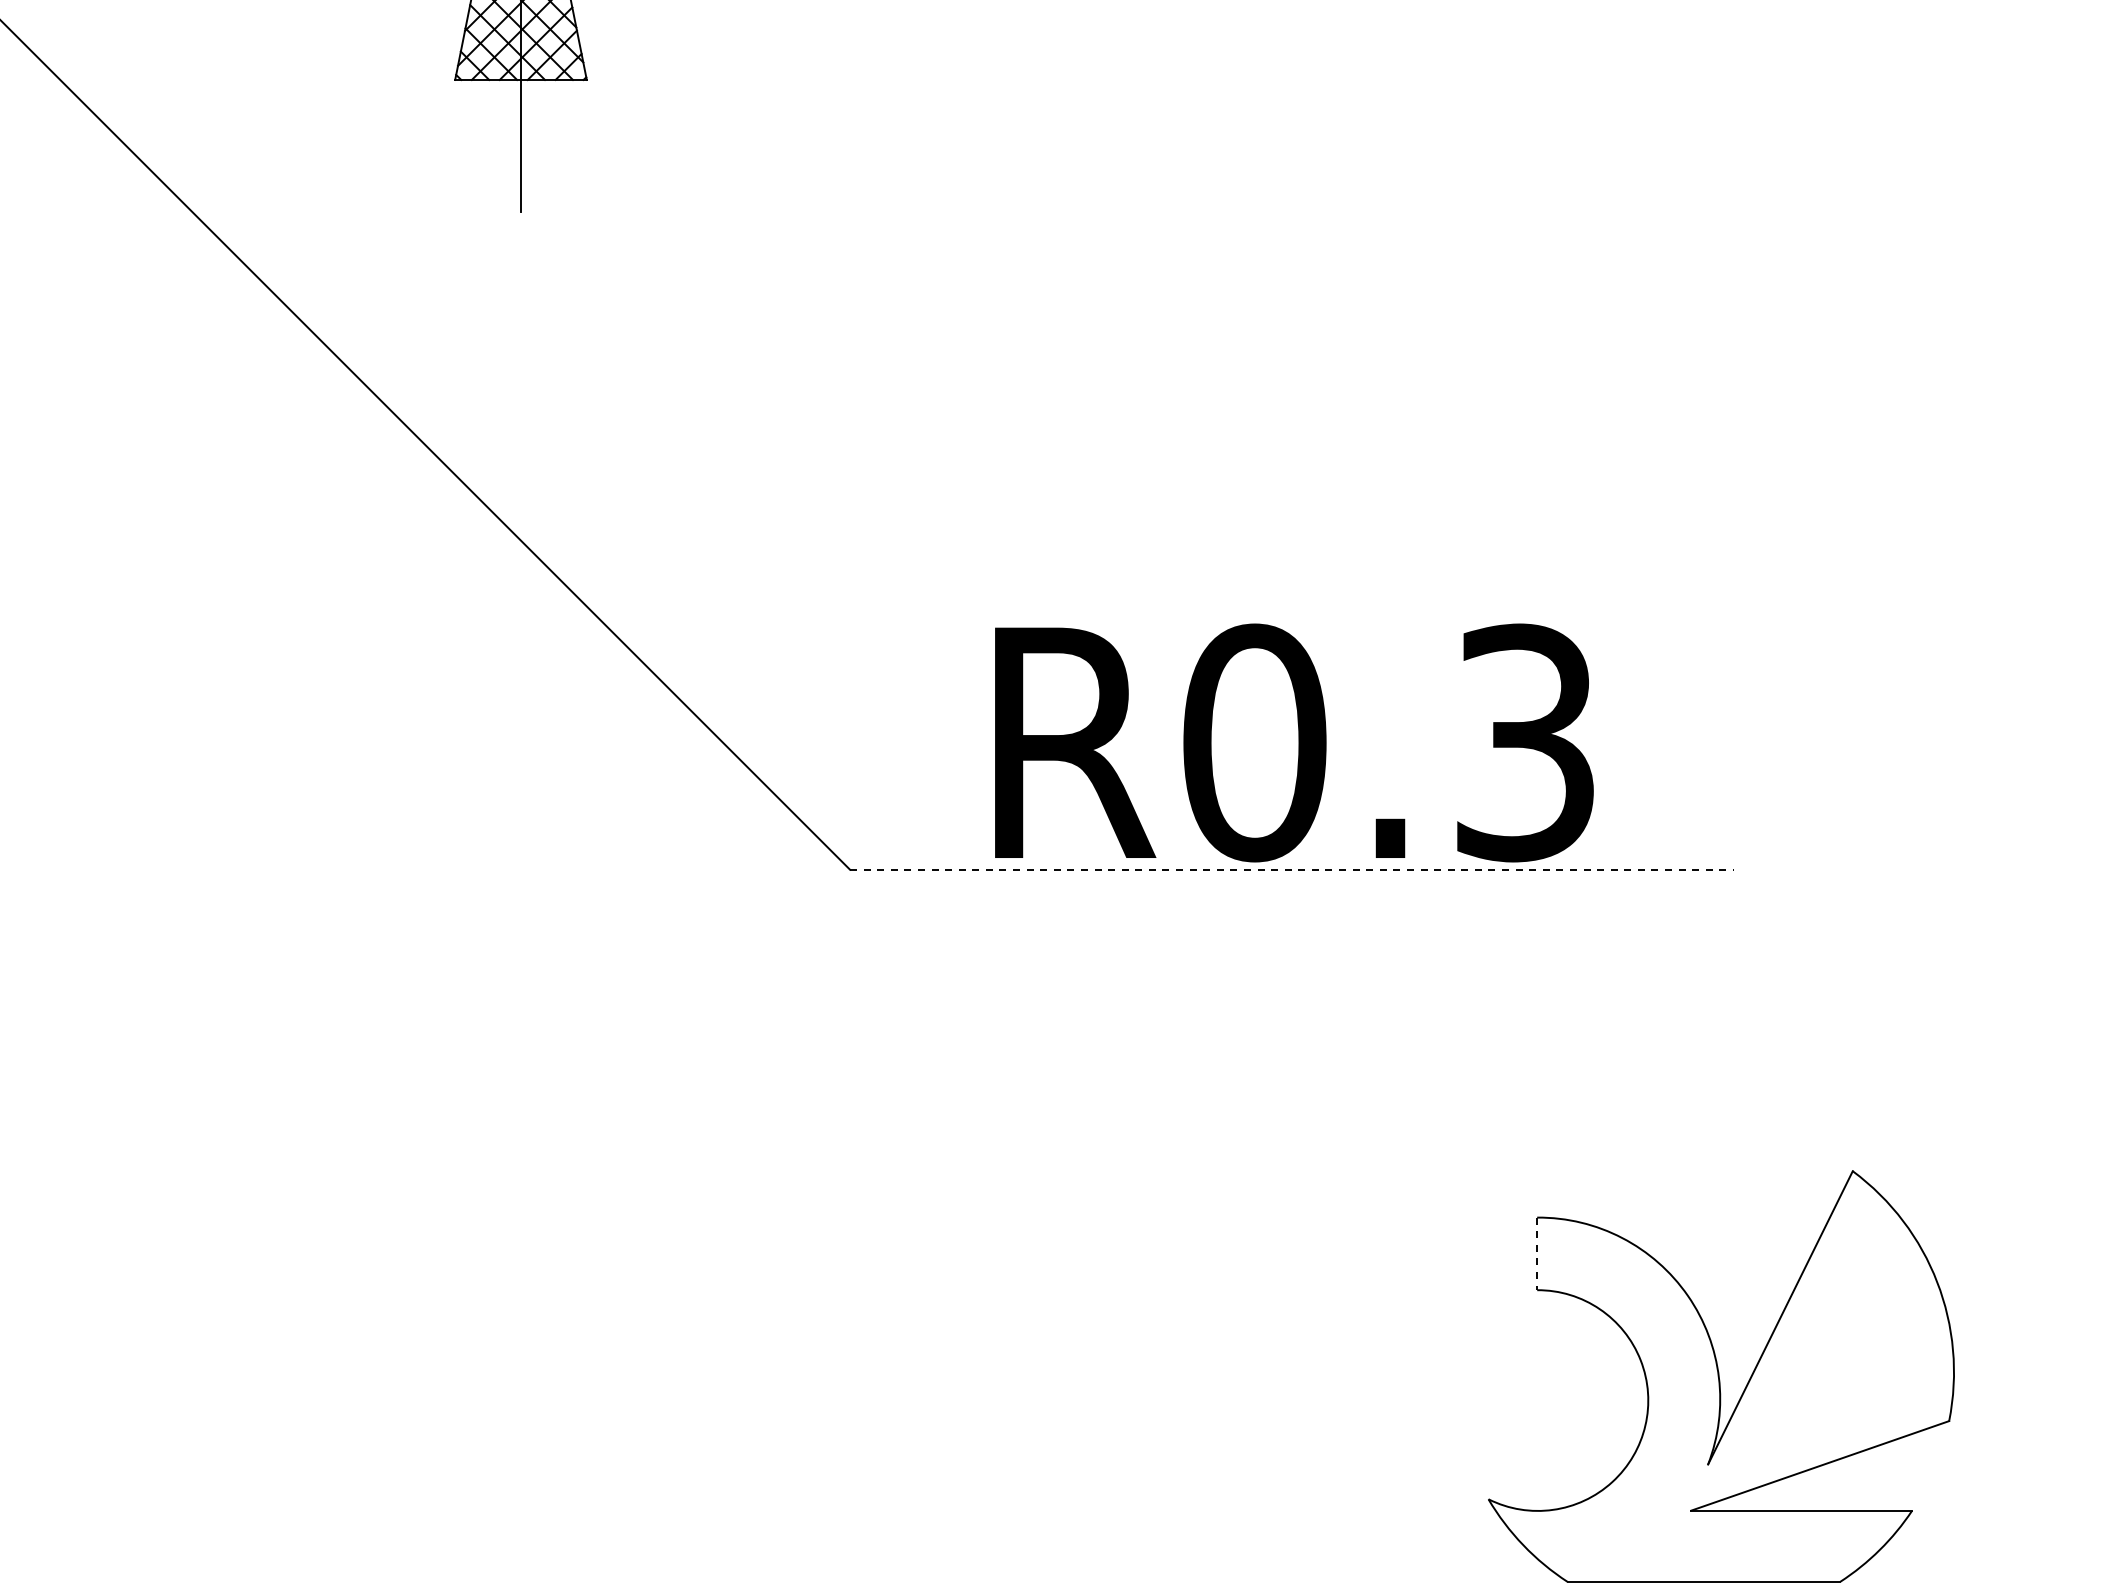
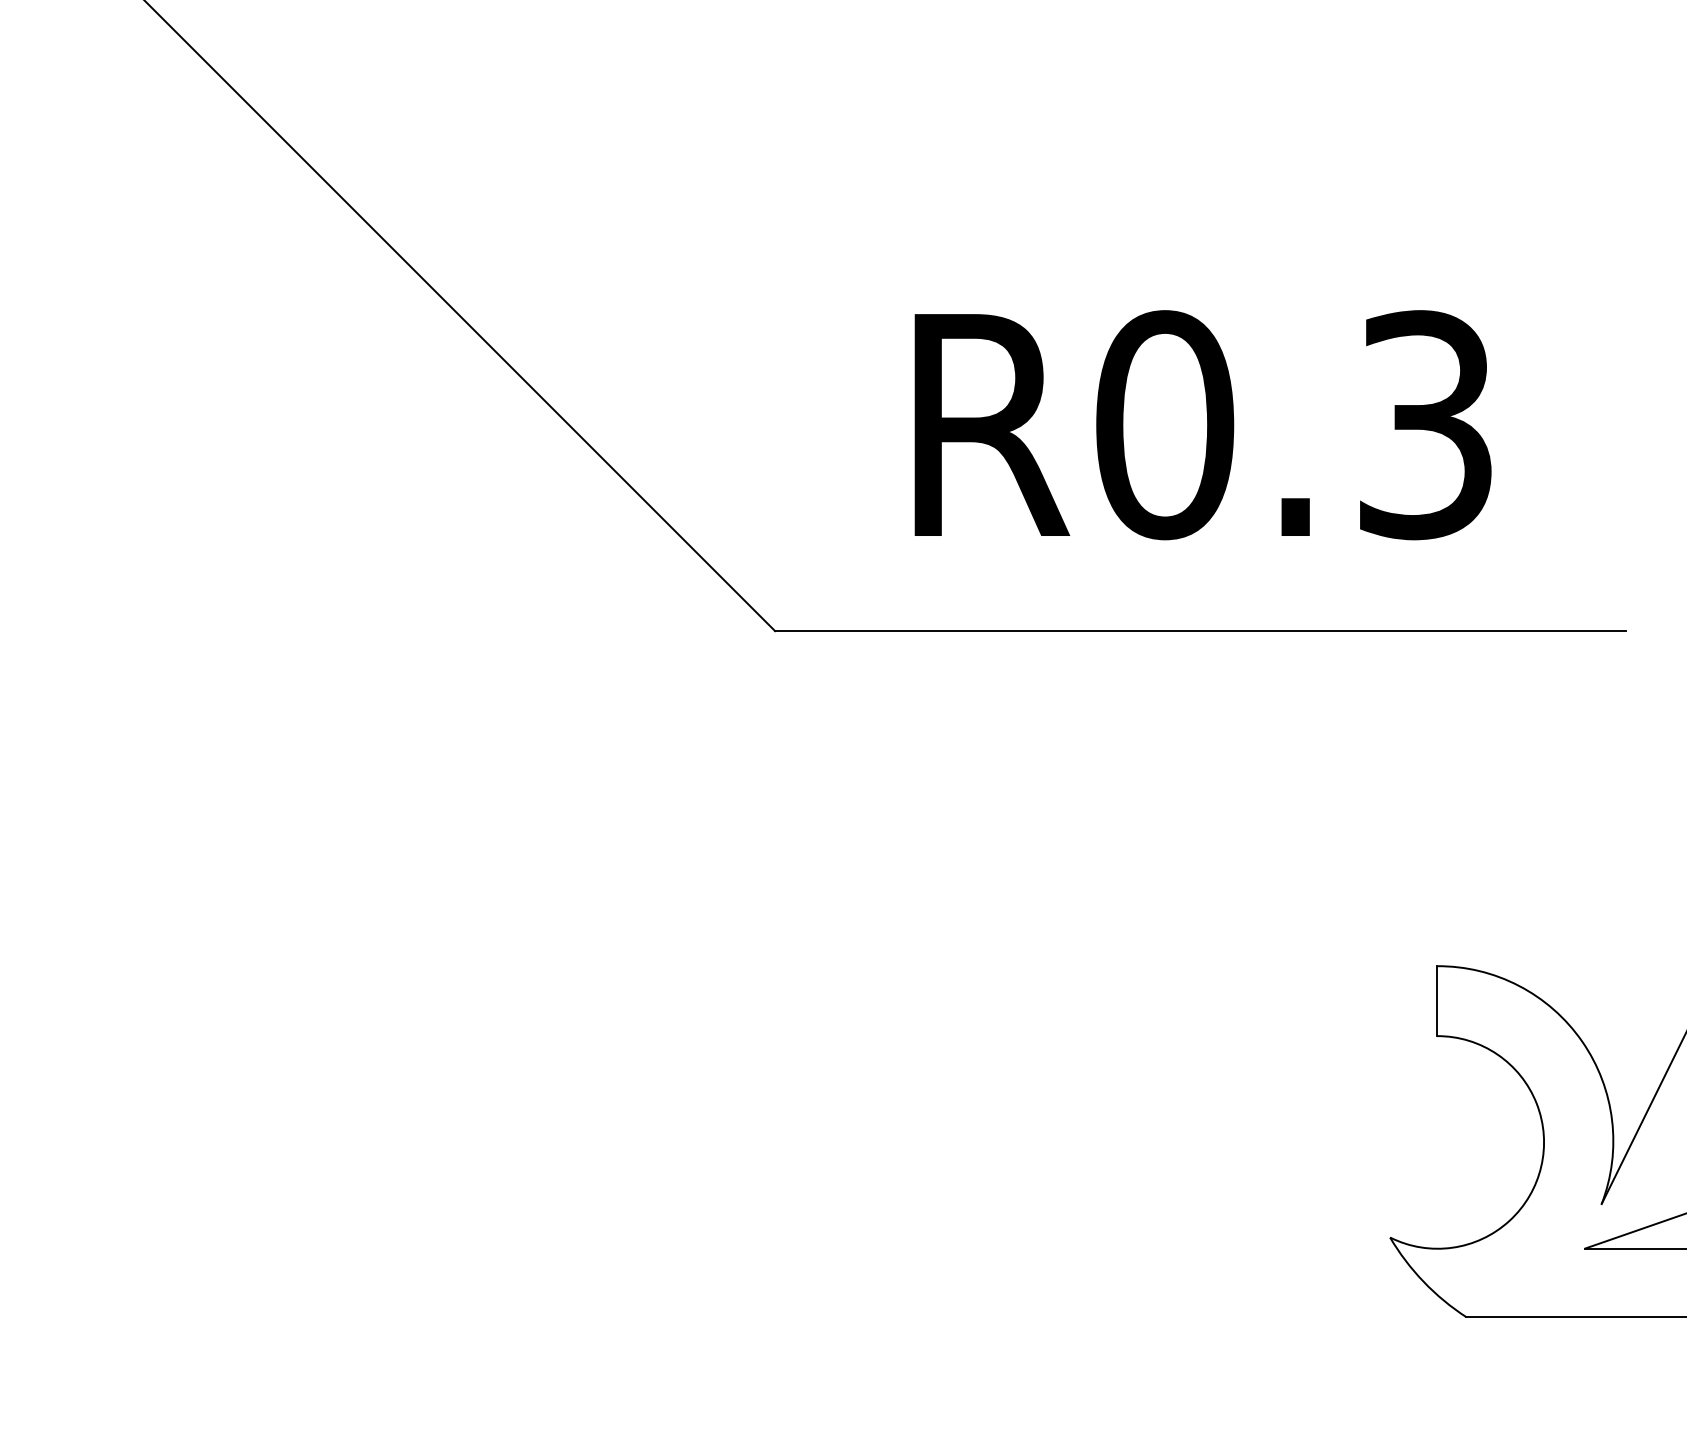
text: (1294, 742) -> (1203, 424), moved
line: (1291, 869) -> (1200, 630), dashed -> solid
line: (1537, 1254) -> (1437, 1001), dashed -> solid

